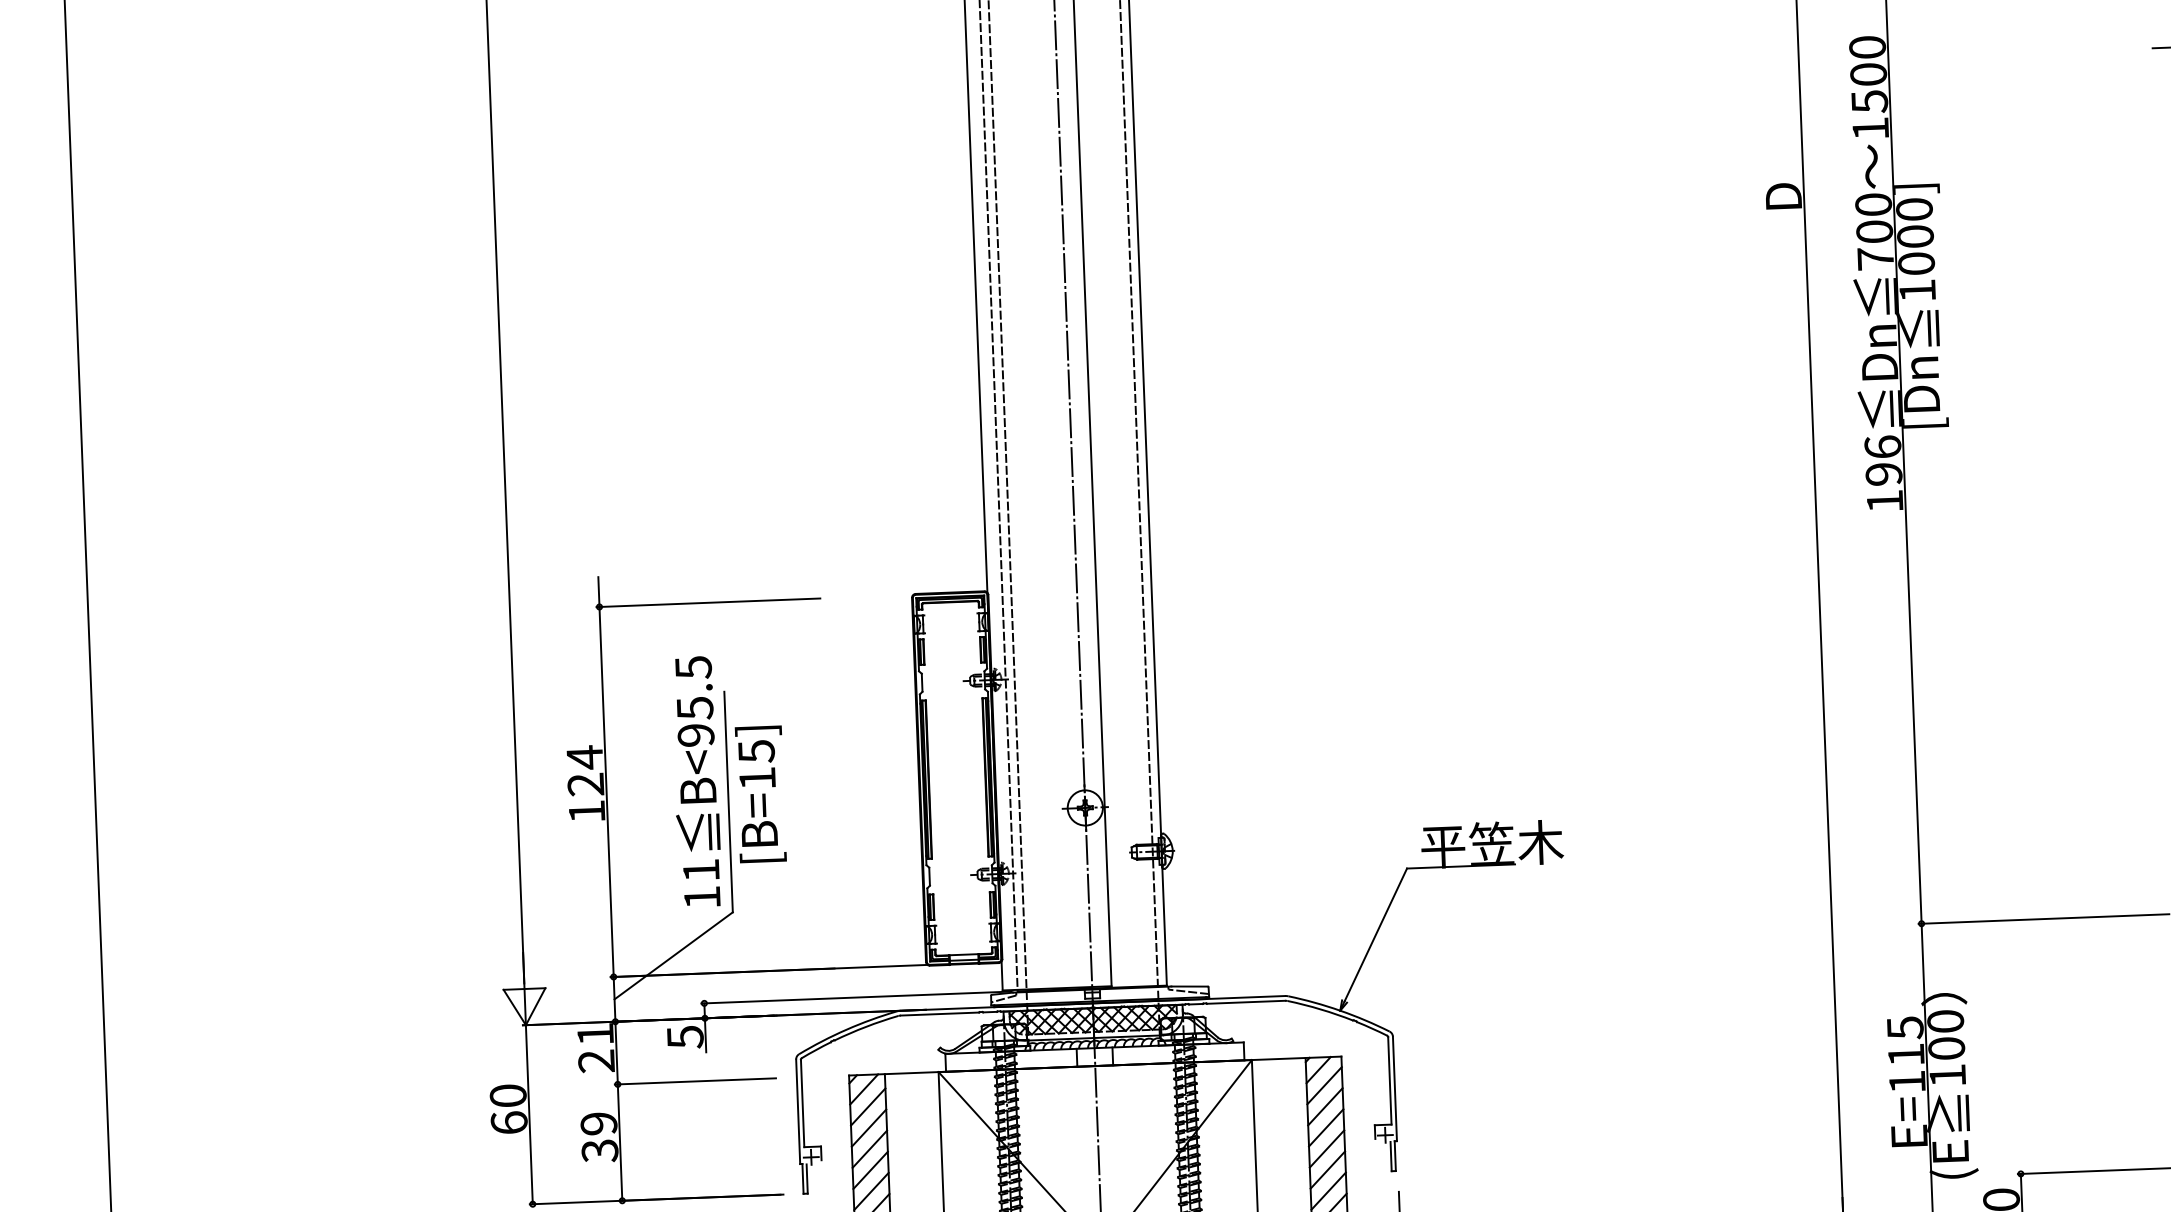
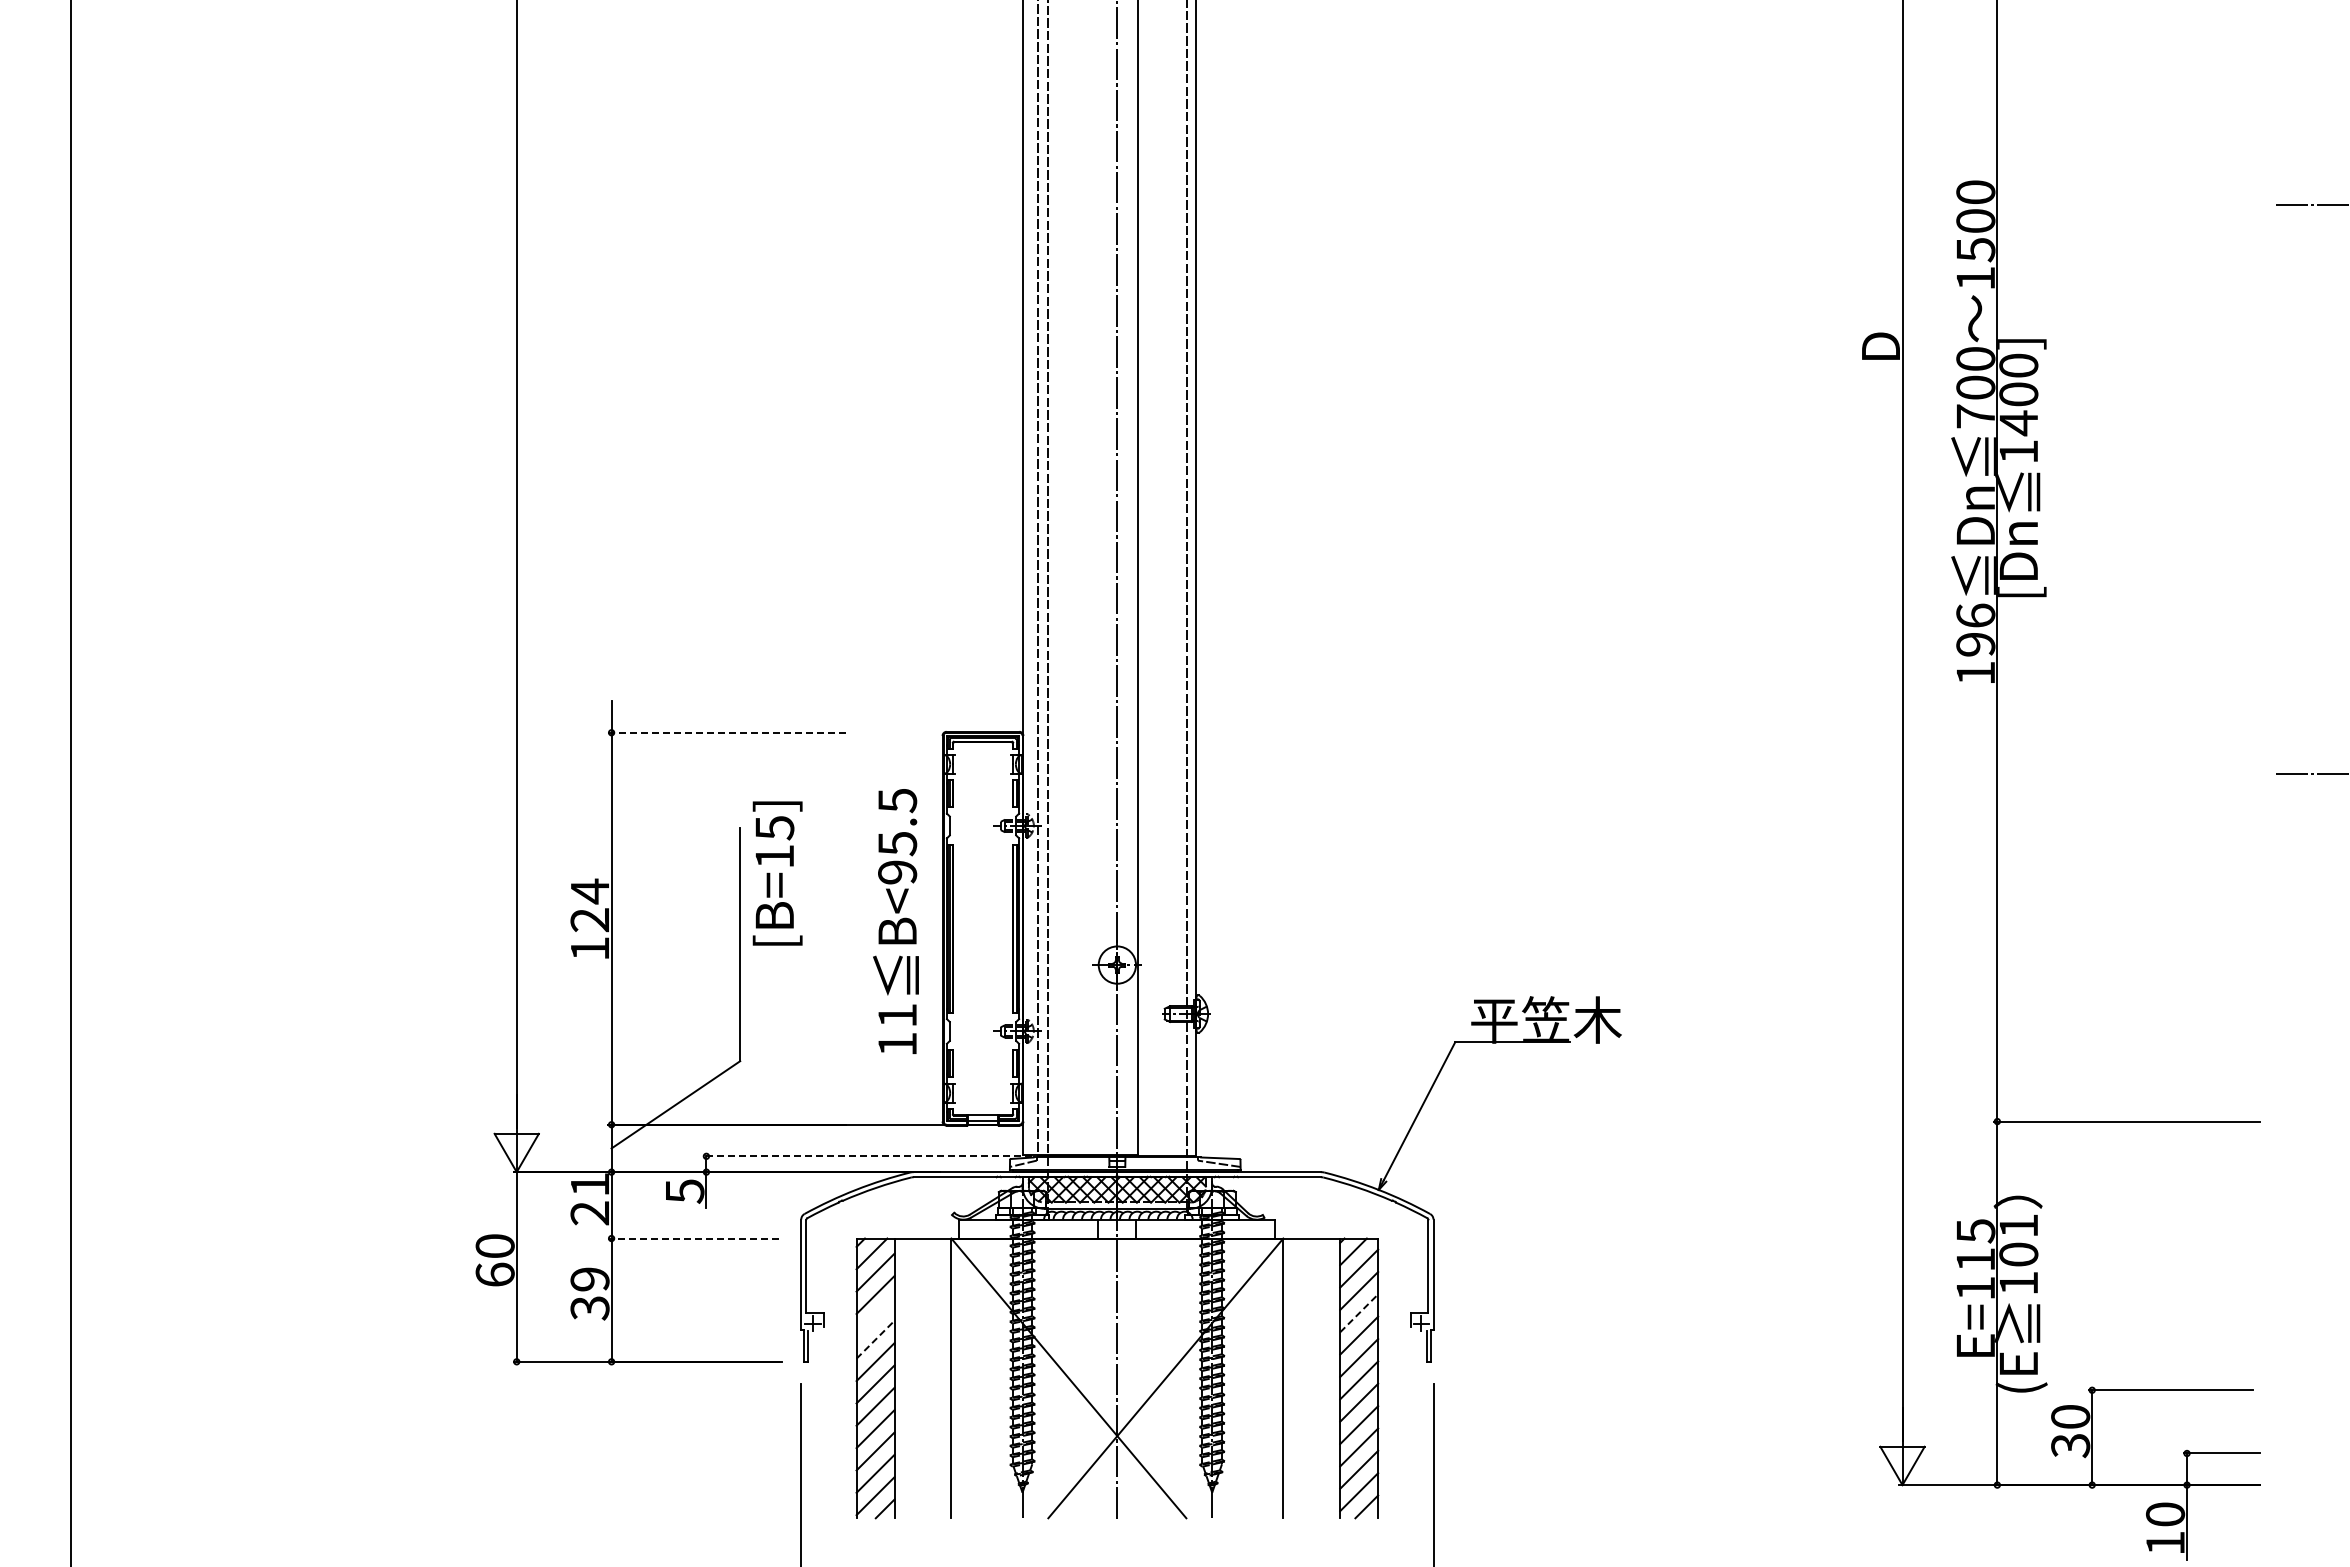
text: (1916, 264) -> (2018, 423), 1000] -> 1400]
line: (707, 602) -> (726, 732), solid -> dashed
text: (695, 781) -> (895, 921), moved
text: (760, 794) -> (777, 873), moved
line: (856, 997) -> (867, 1156), solid -> dashed
text: (1945, 1021) -> (2018, 1225), 100 -> 101
line: (695, 1081) -> (693, 1238), solid -> dashed
line: (1326, 1128) -> (1359, 1313), solid -> dashed
line: (869, 1149) -> (875, 1317), removed
line: (870, 1170) -> (875, 1339), solid -> dashed

